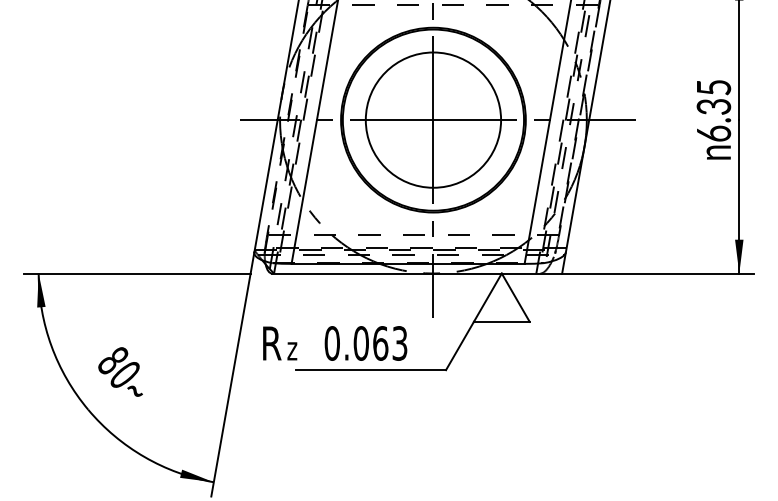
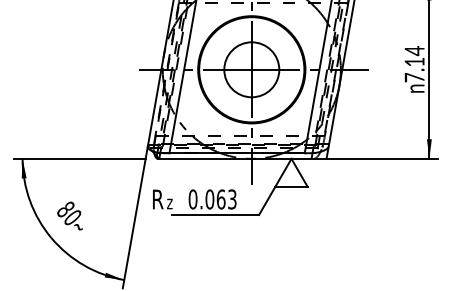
text: (713, 110) -> (414, 64), 6.35 -> 7.14
circle: (432, 119) -> (251, 69), size x0.7

